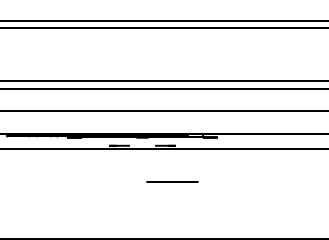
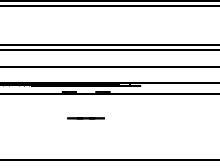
line: (172, 181) -> (86, 118), moved

